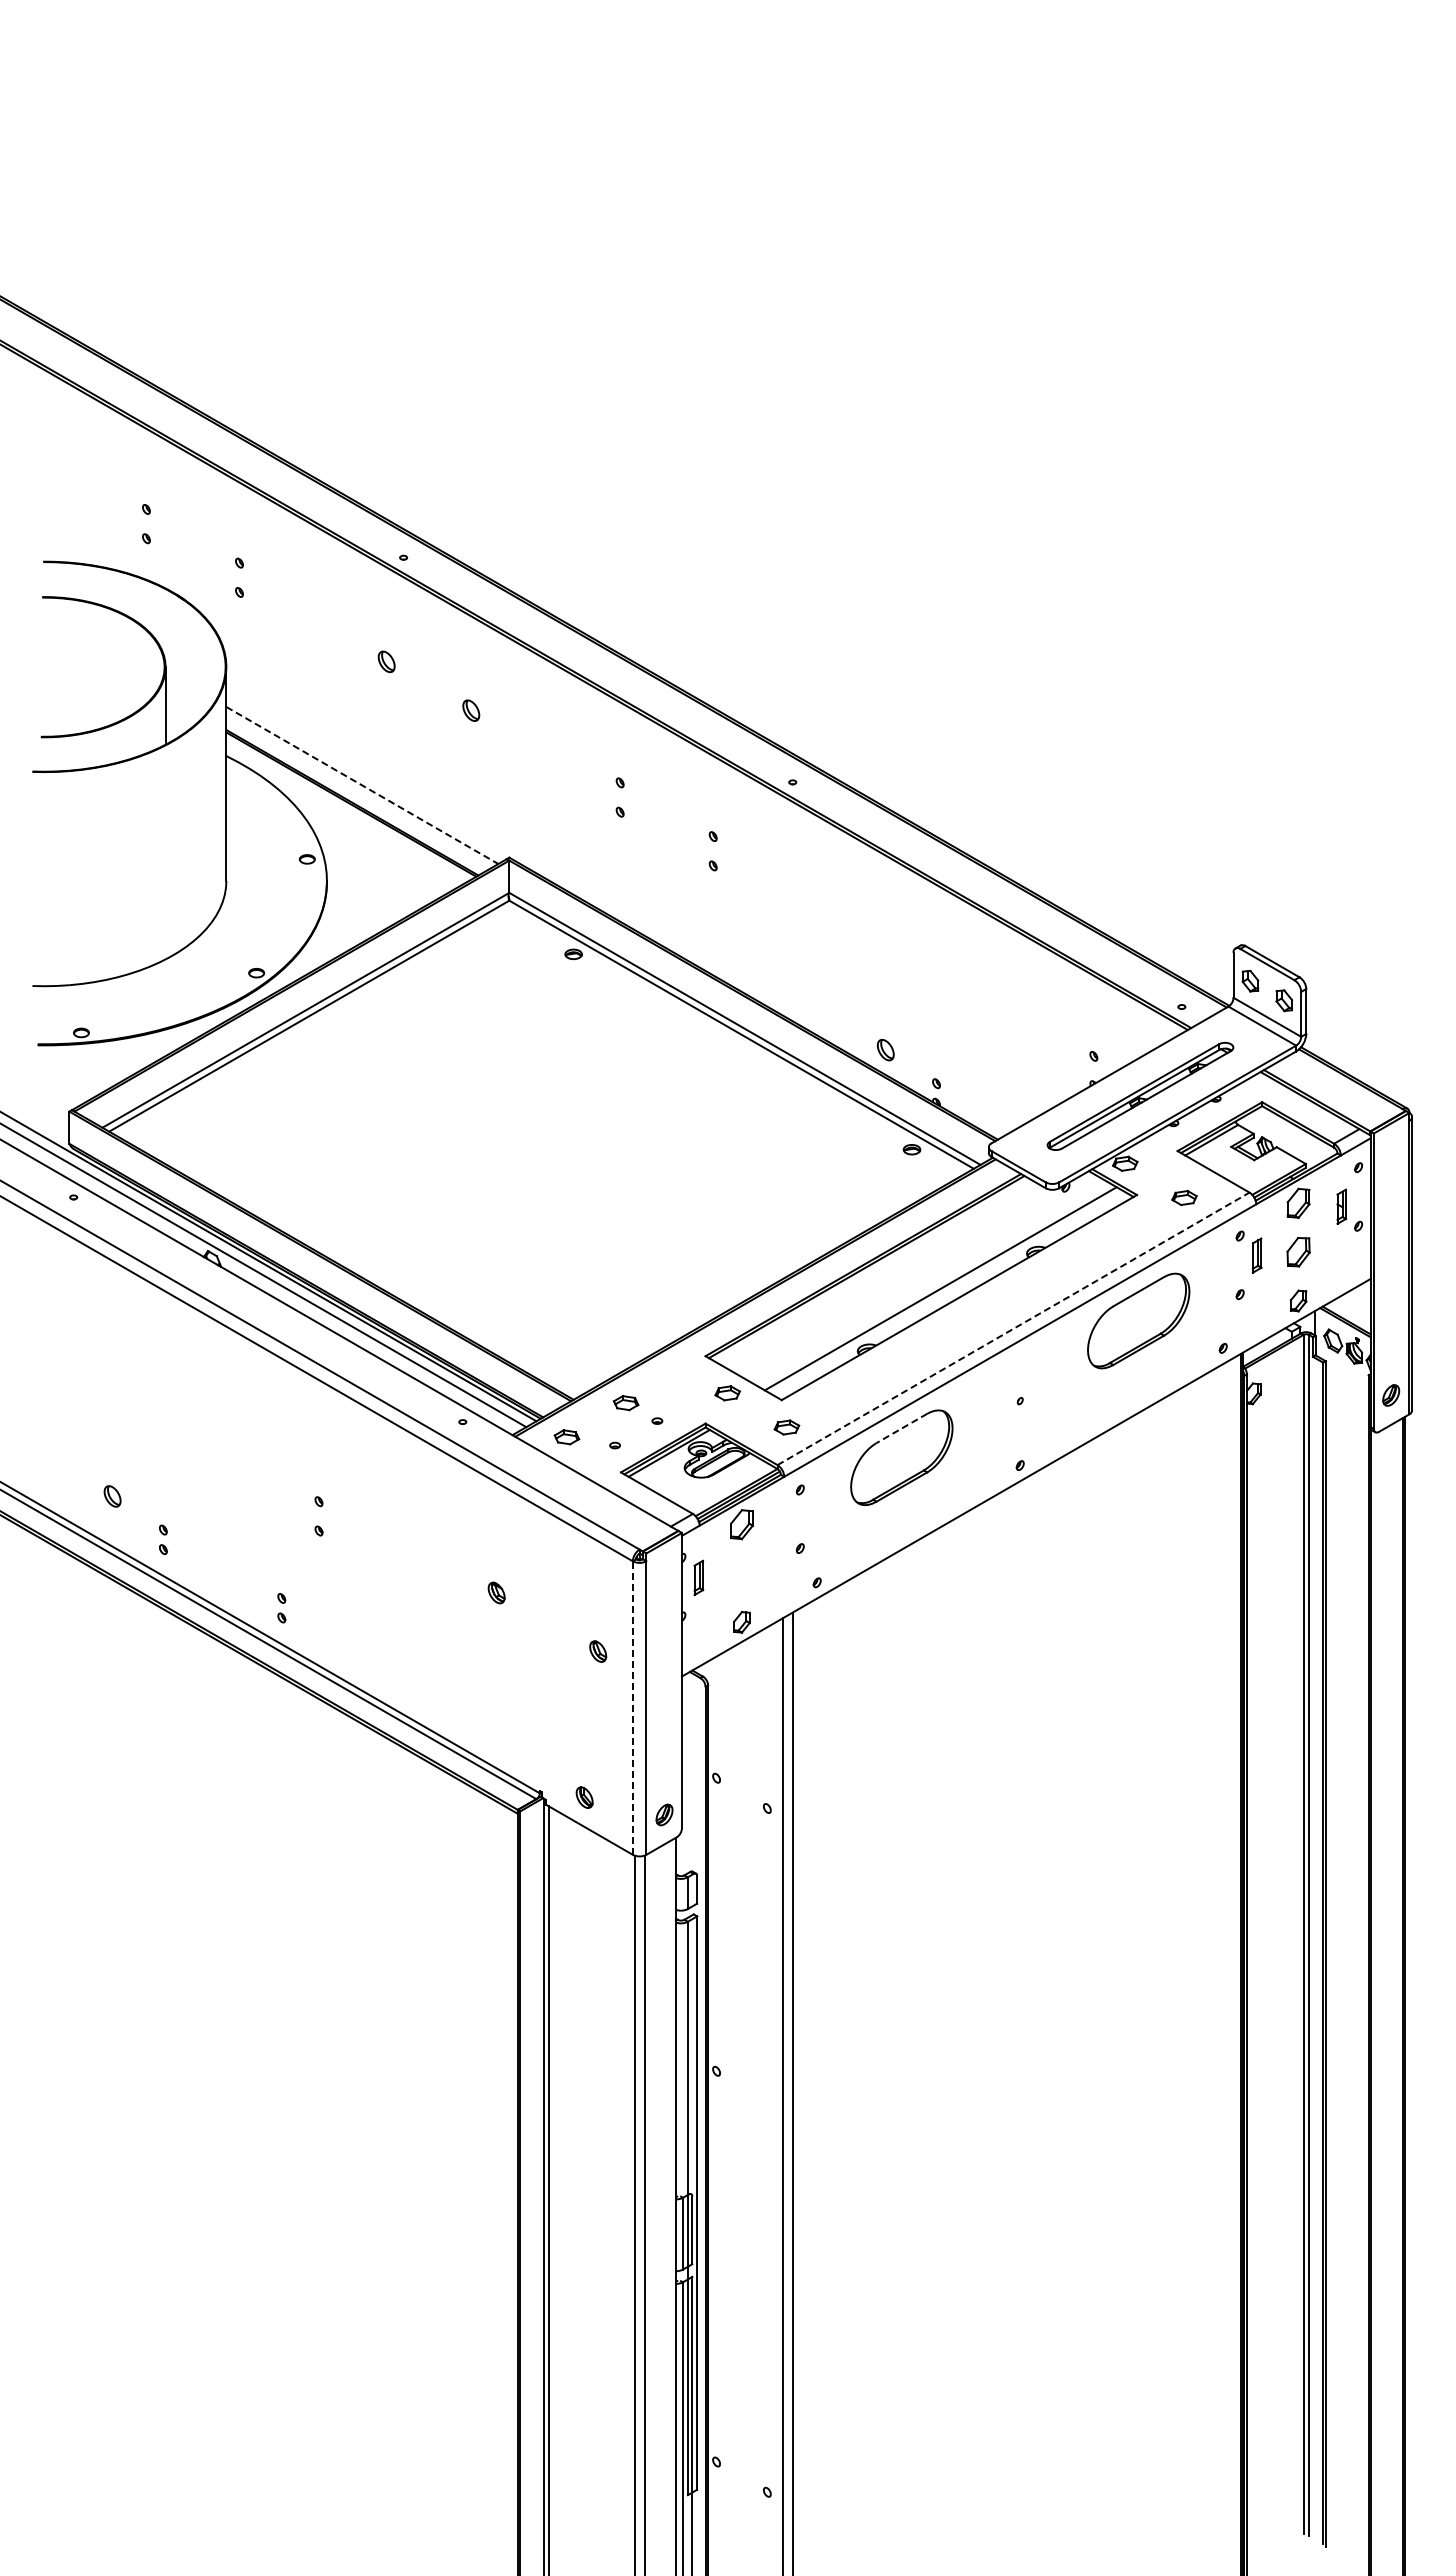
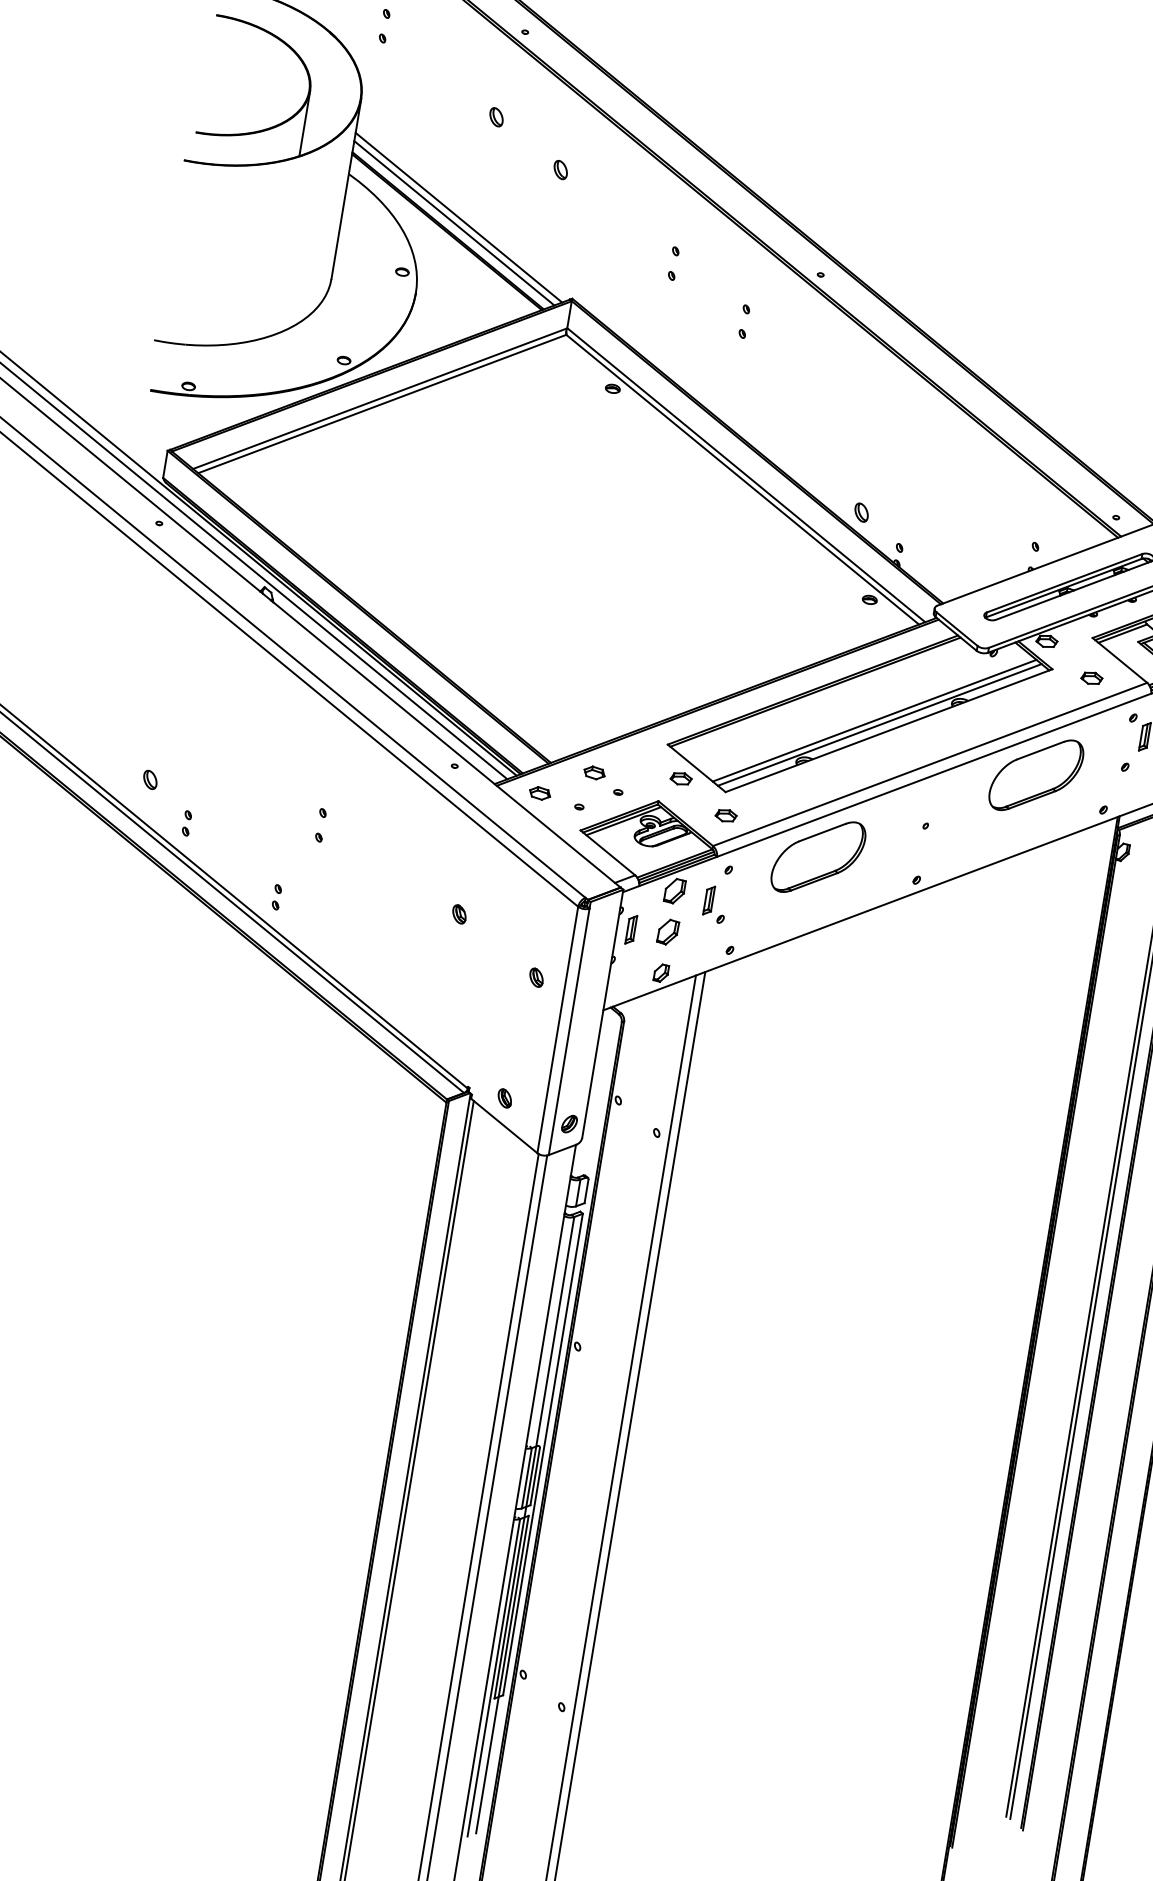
line: (362, 785) -> (459, 217), dashed -> solid
line: (357, 792) -> (453, 222), added
line: (947, 1292) -> (879, 724), added
line: (1013, 1328) -> (930, 764), dashed -> solid
line: (901, 1428) -> (822, 832), dashed -> solid
part: (783, 1529) -> (709, 900), added
part: (741, 1573) -> (667, 932), added
line: (632, 1708) -> (557, 1030), dashed -> solid

